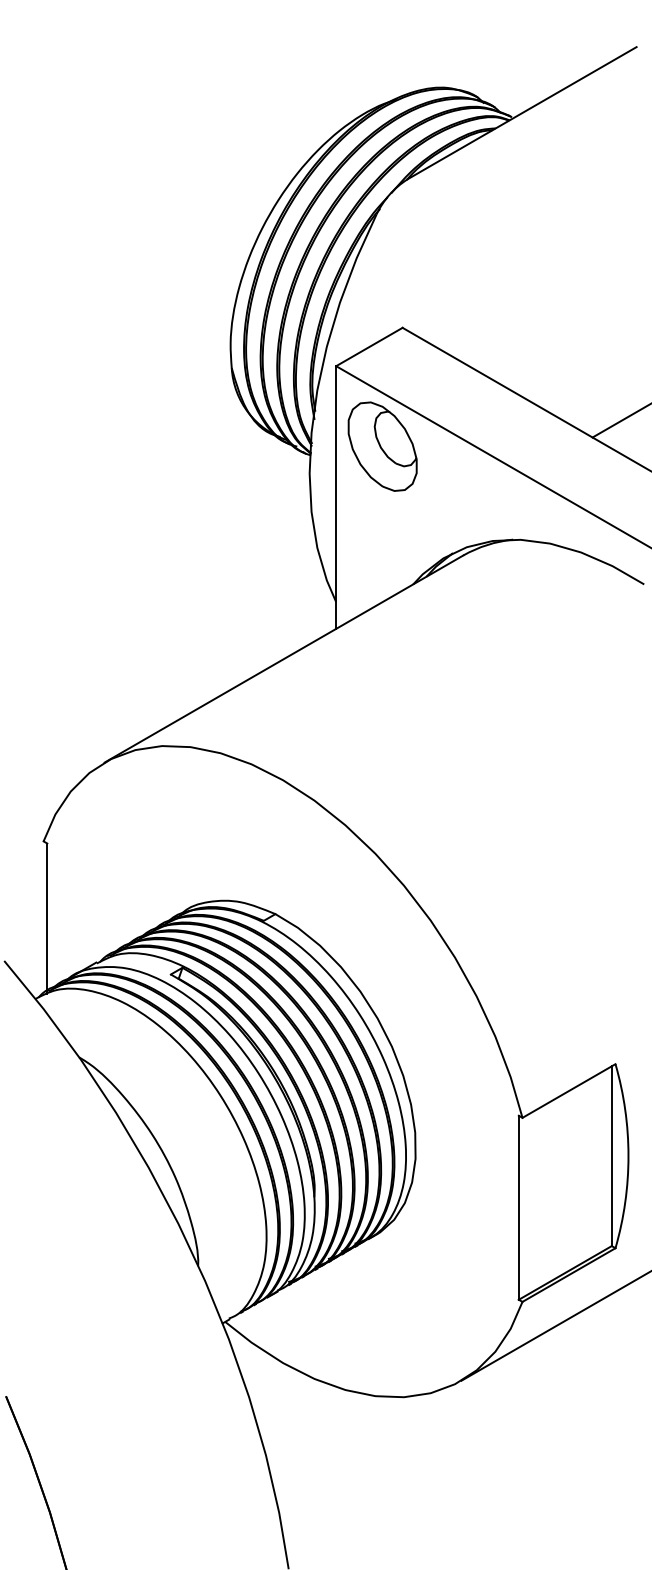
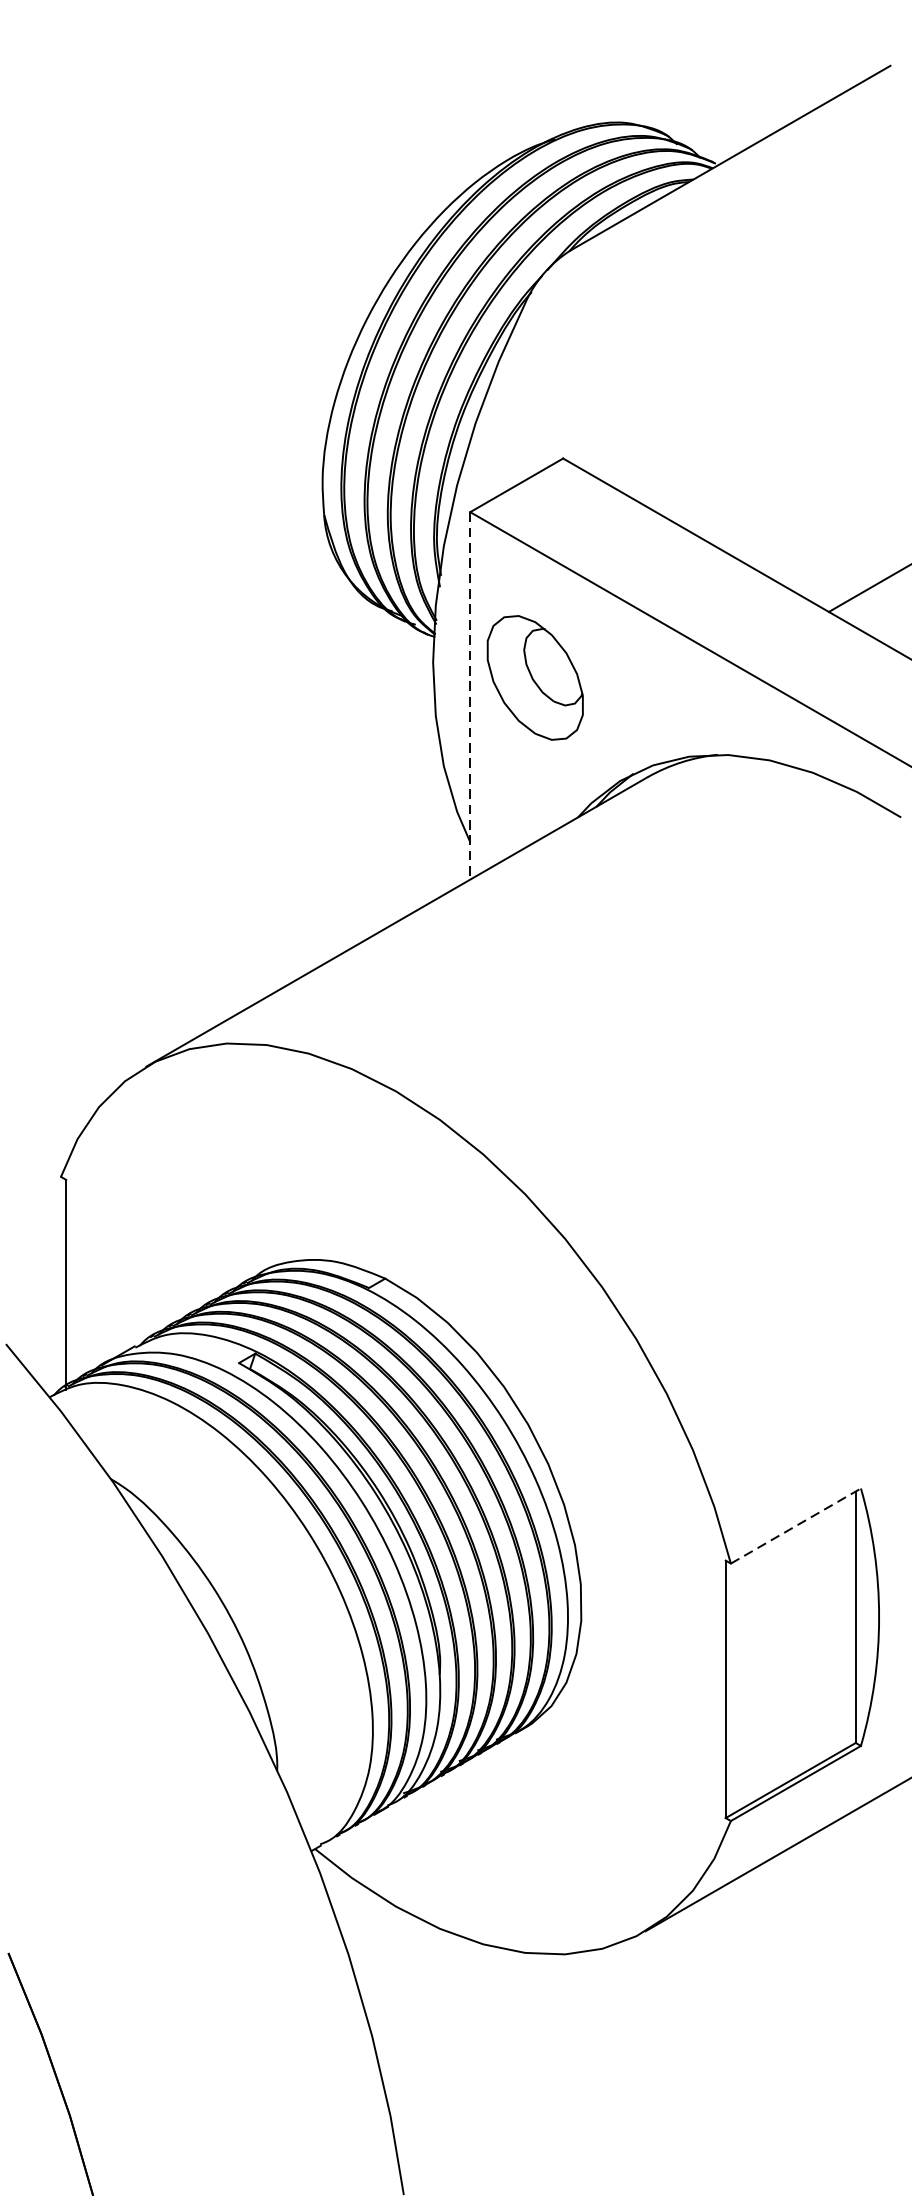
part: (382, 446) -> (535, 677), moved
line: (336, 498) -> (470, 697), solid -> dashed
line: (569, 1091) -> (796, 1526), solid -> dashed

